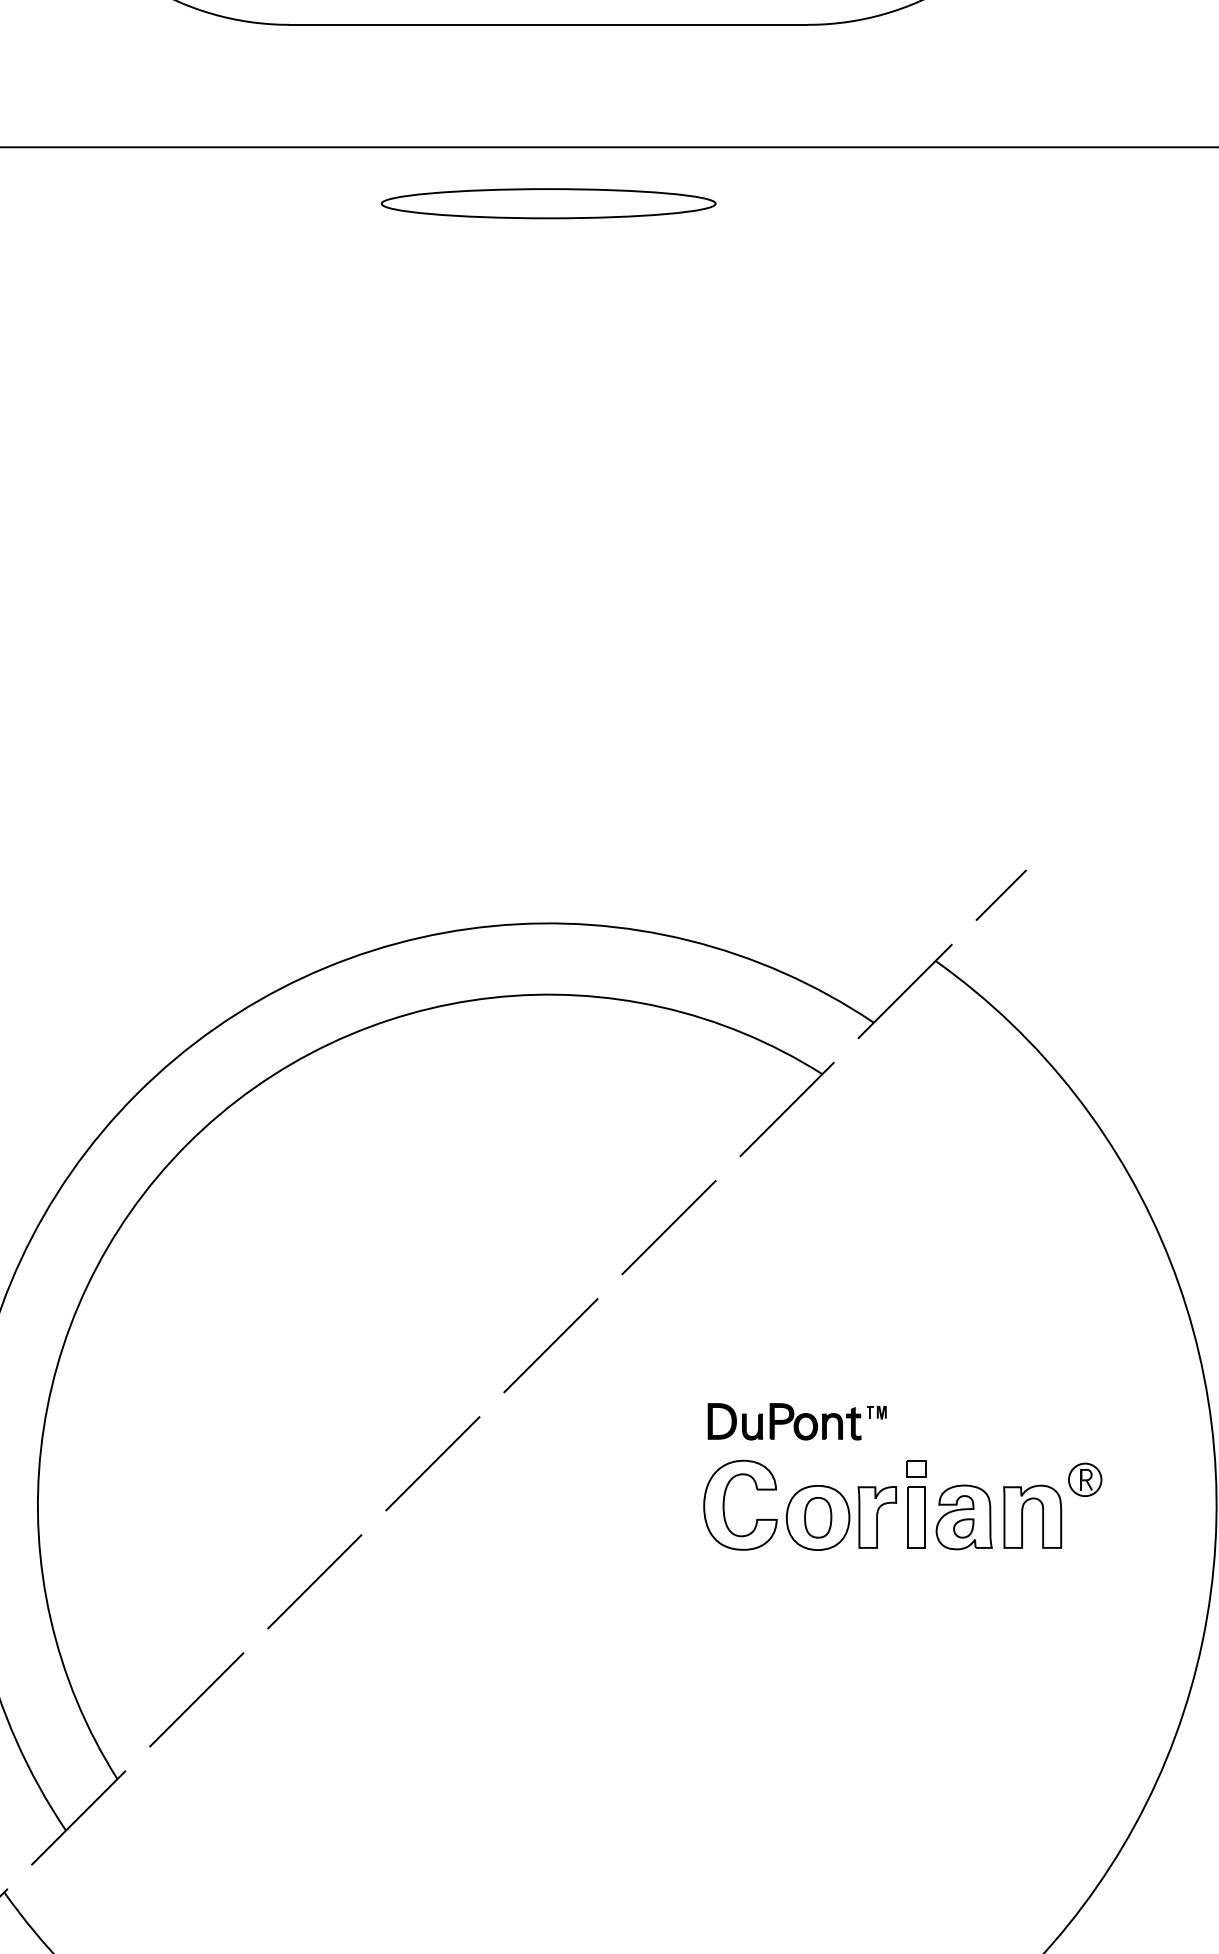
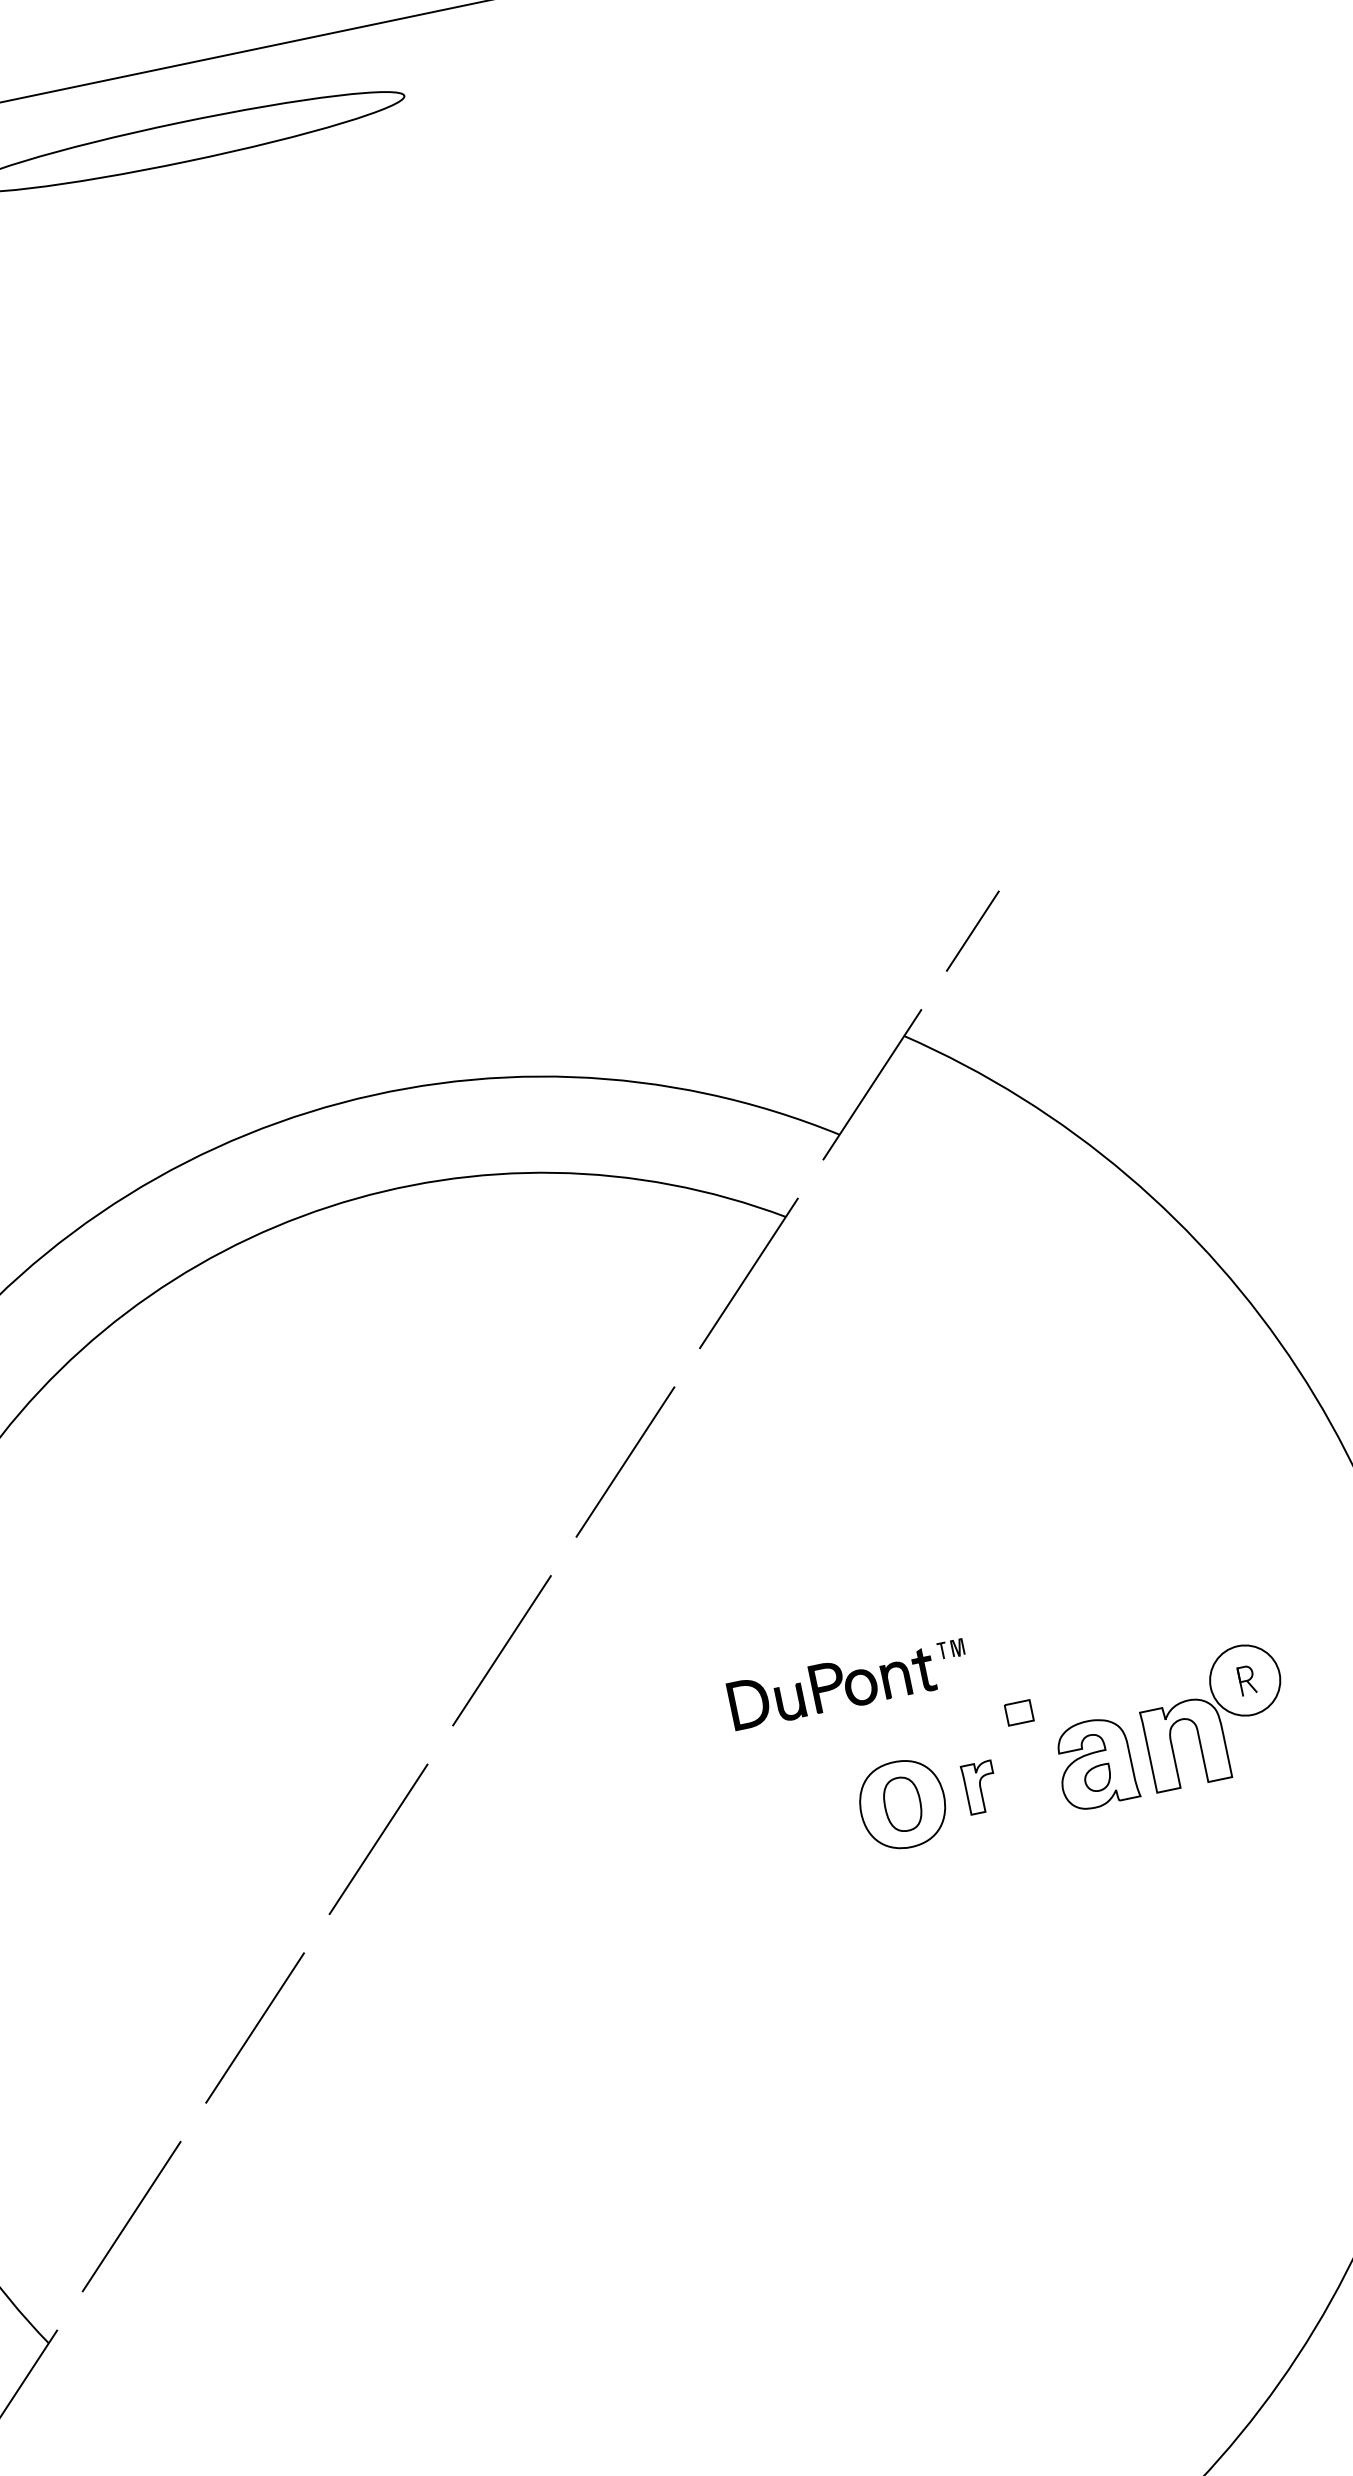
circle: (1084, 1479) -> (1244, 1680), size x1.6
part: (724, 1504) -> (775, 1812), removed
part: (876, 1517) -> (979, 1787), size x0.6
part: (916, 1517) -> (1032, 1776), removed

